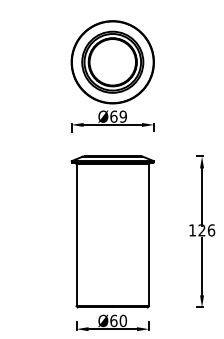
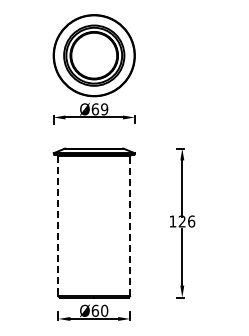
line: (149, 234) -> (130, 225), solid -> dashed
line: (76, 235) -> (58, 226), solid -> dashed

